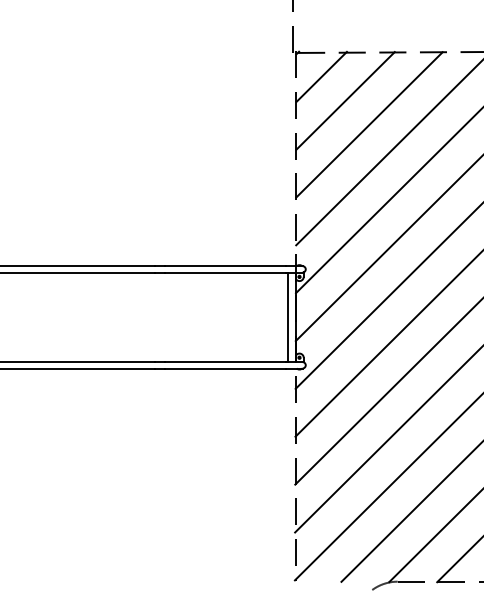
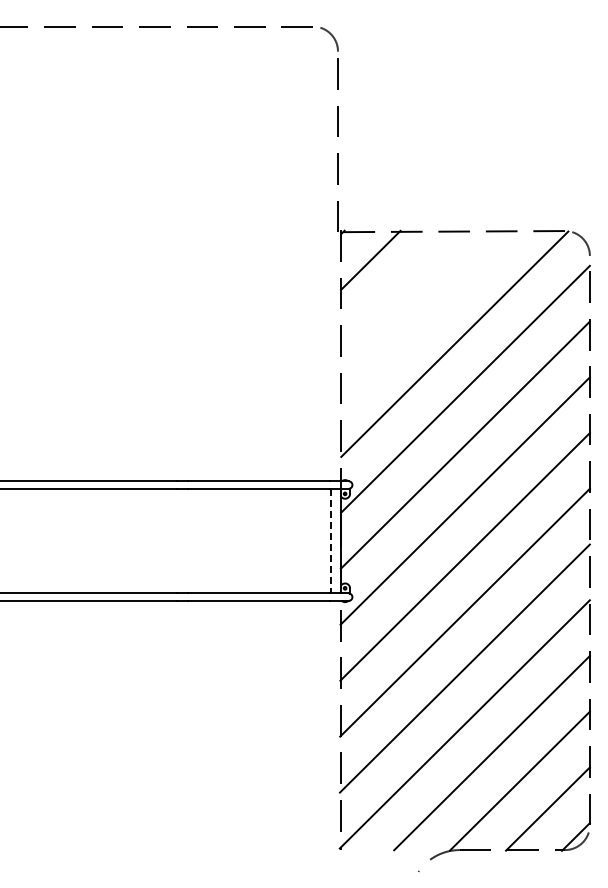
line: (345, 101) -> (398, 288), removed
line: (369, 125) -> (426, 316), removed
line: (287, 317) -> (331, 541), solid -> dashed

